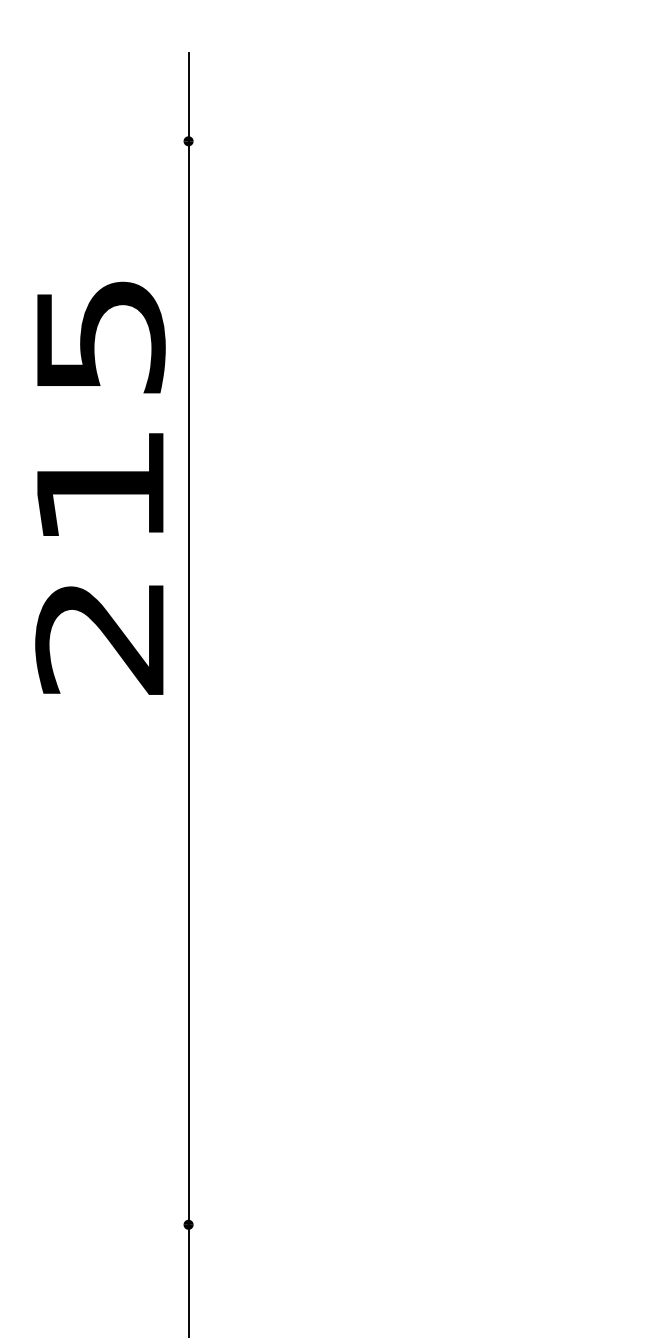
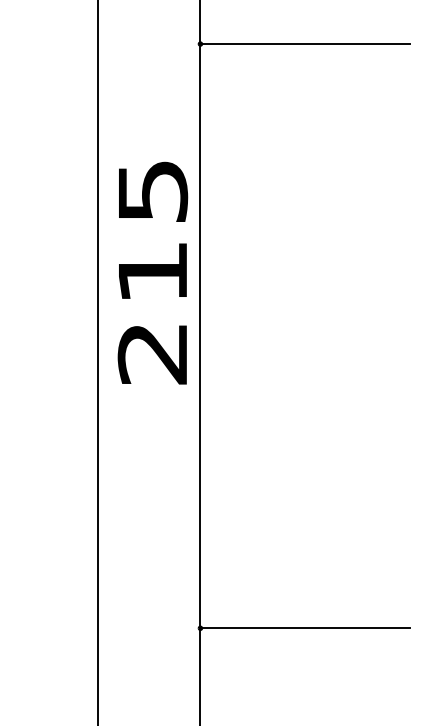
line: (381, 142) -> (304, 44), added
text: (99, 487) -> (152, 272), moved
line: (381, 1225) -> (304, 628), added

